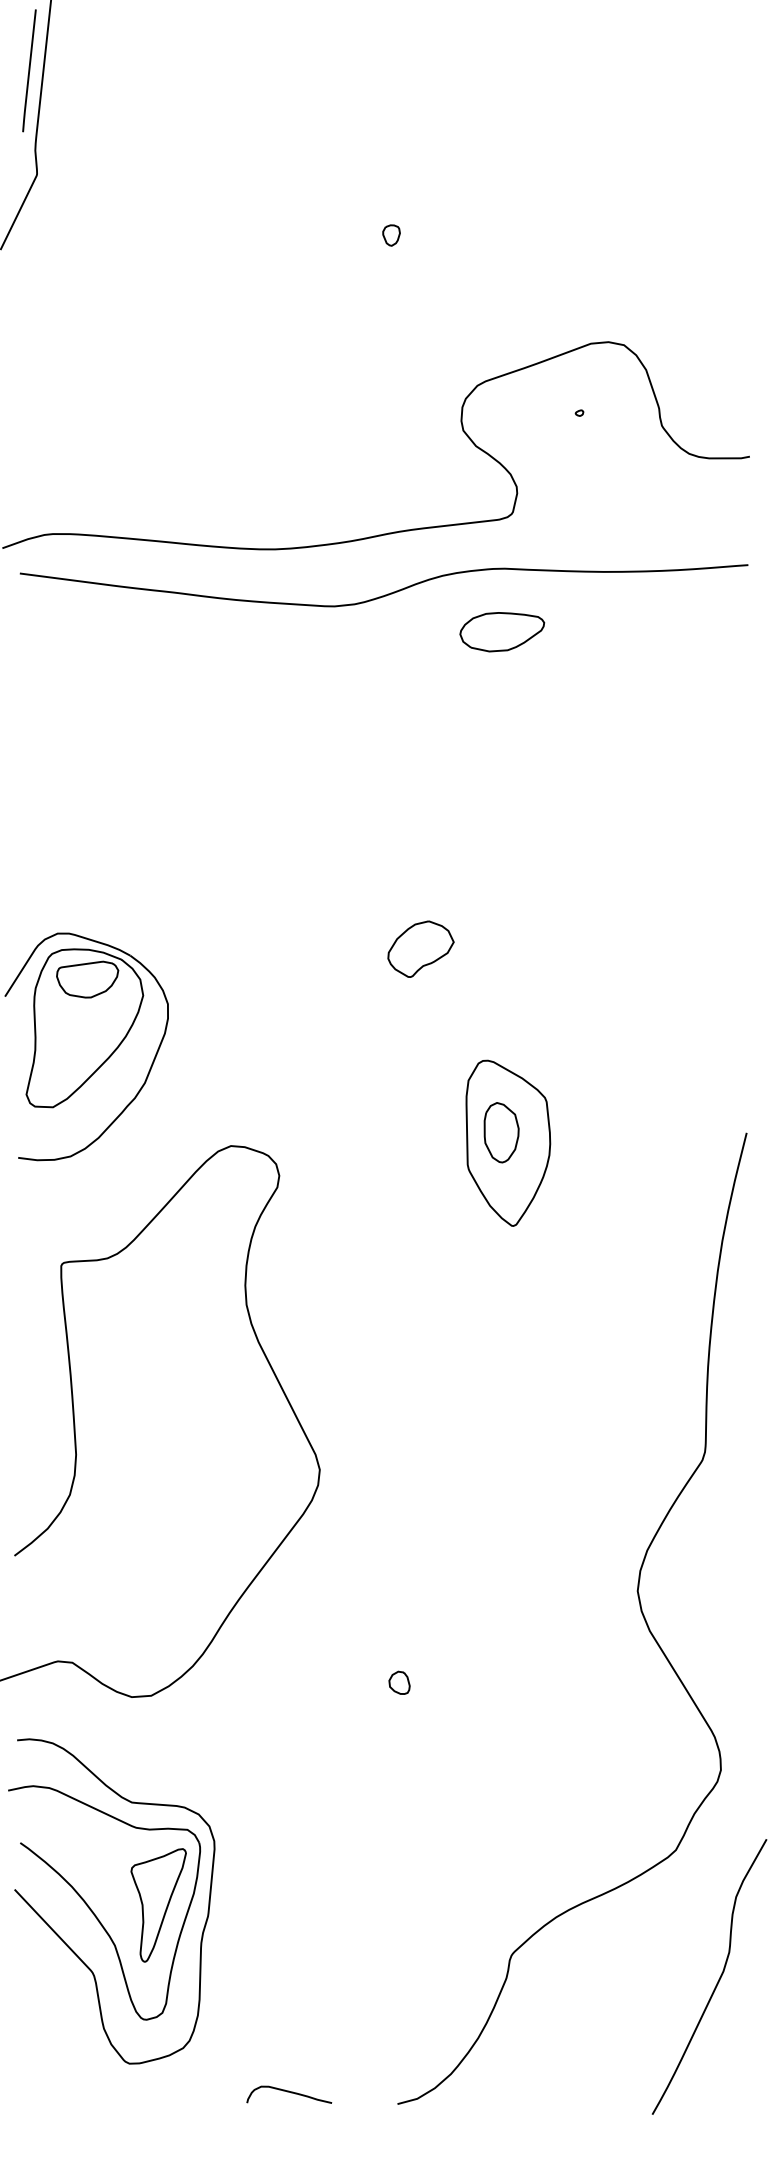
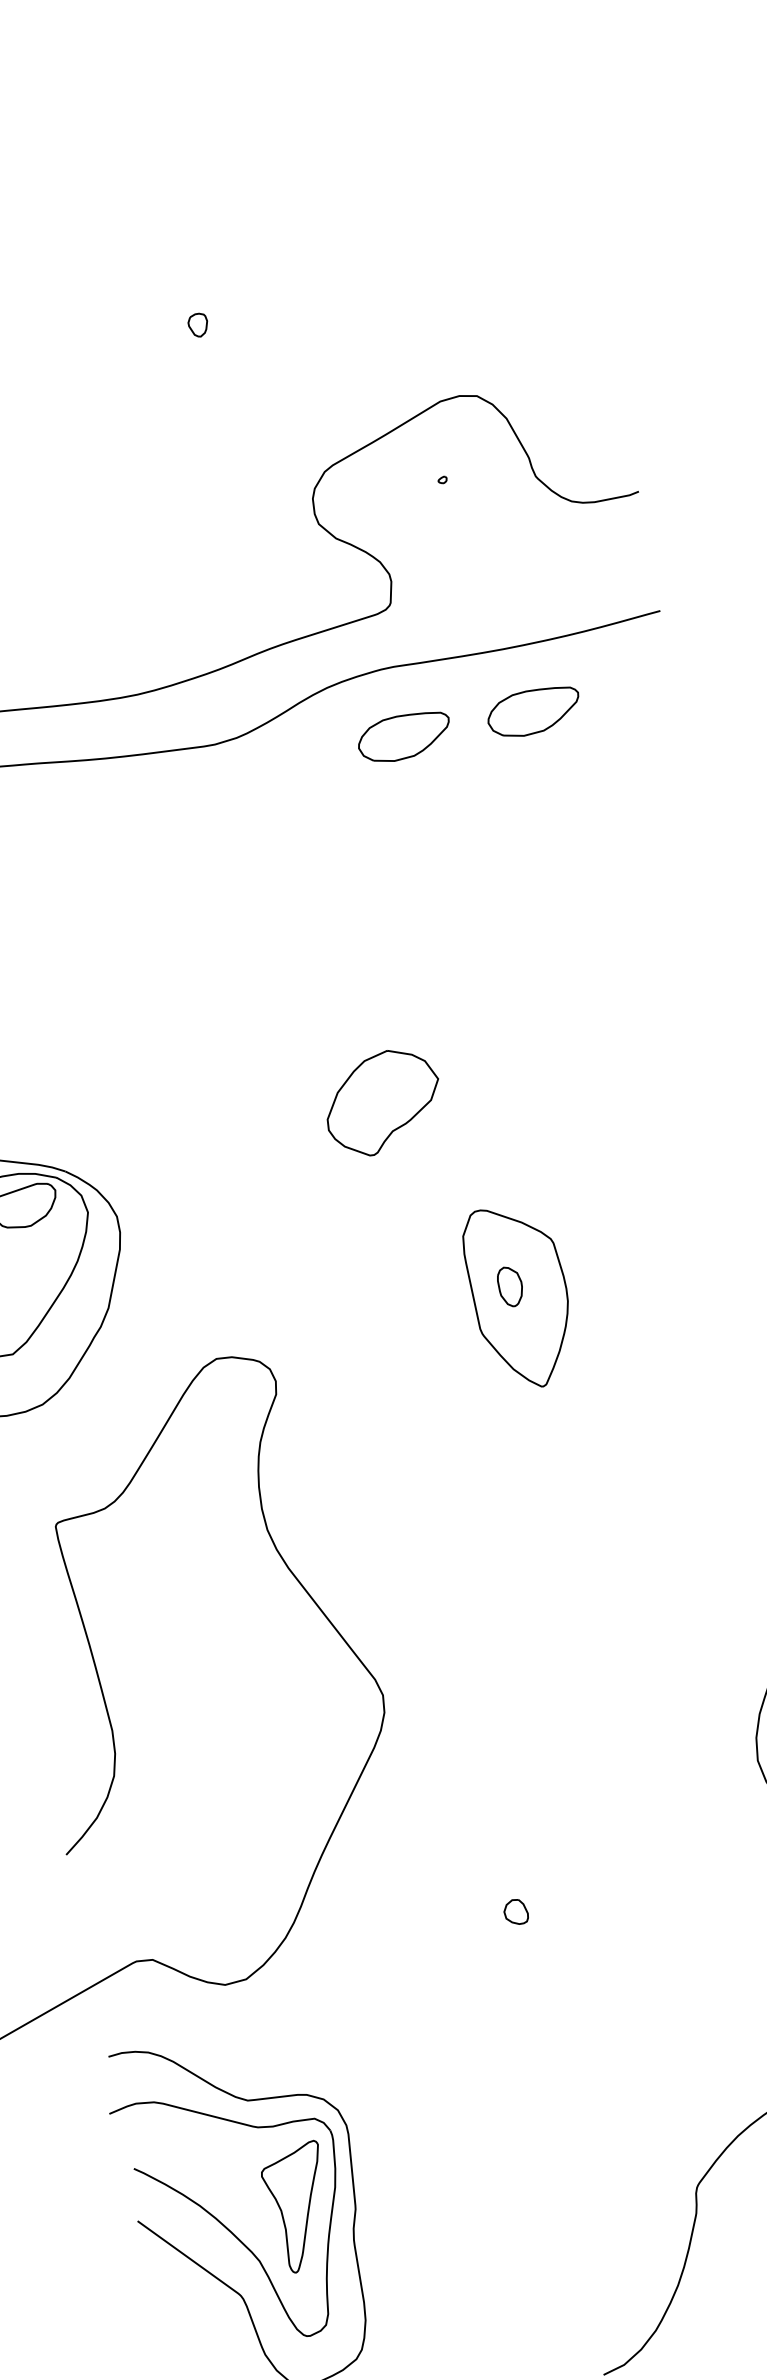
part: (620, 632) -> (534, 712), added
part: (420, 948) -> (382, 1101), size x1.6
part: (501, 1132) -> (510, 1286), size x0.6

